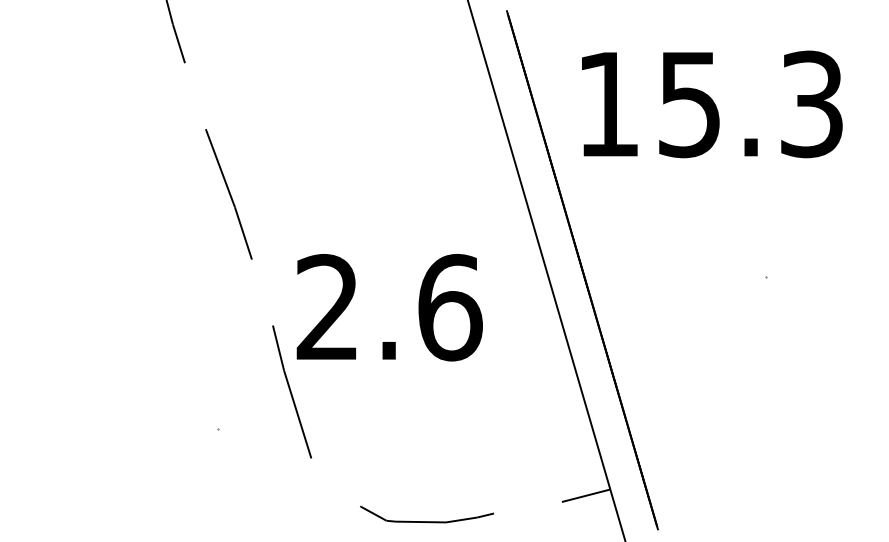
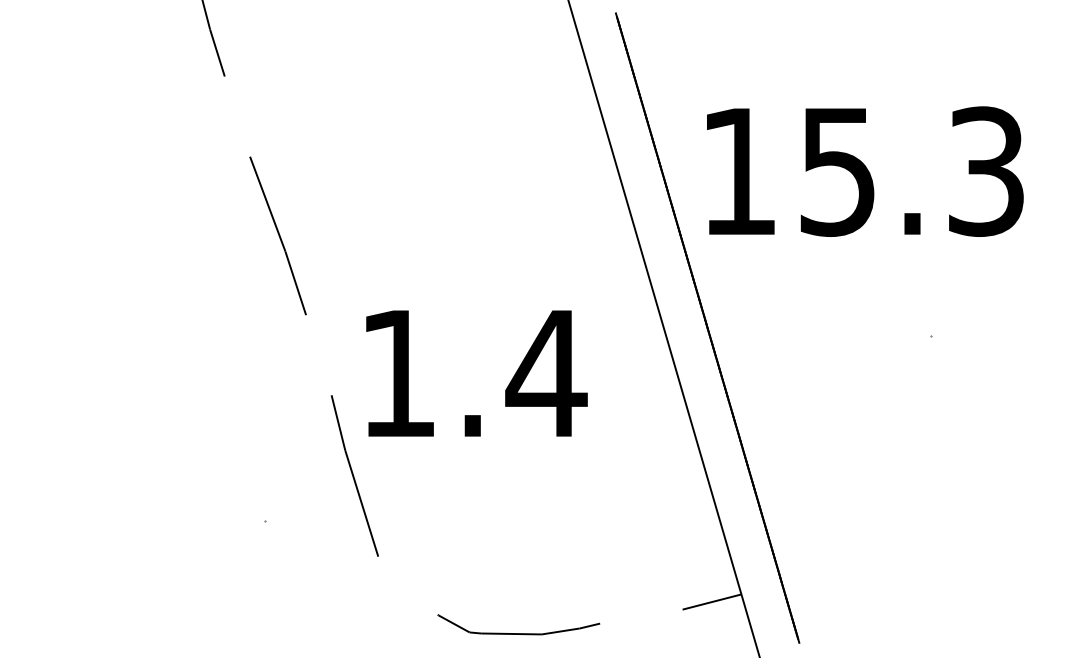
text: (712, 104) -> (865, 171), moved
text: (389, 307) -> (473, 373), 2.6 -> 1.4

